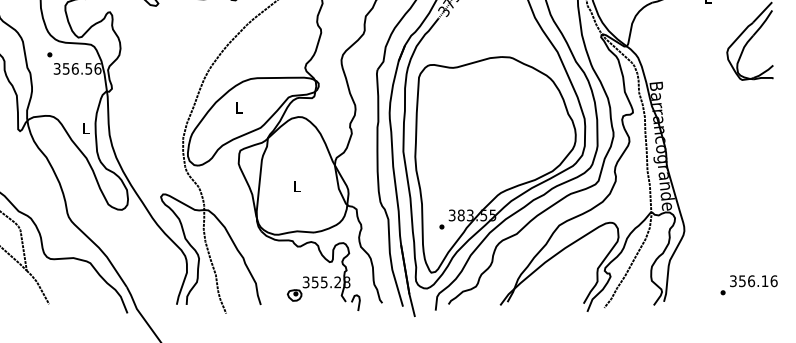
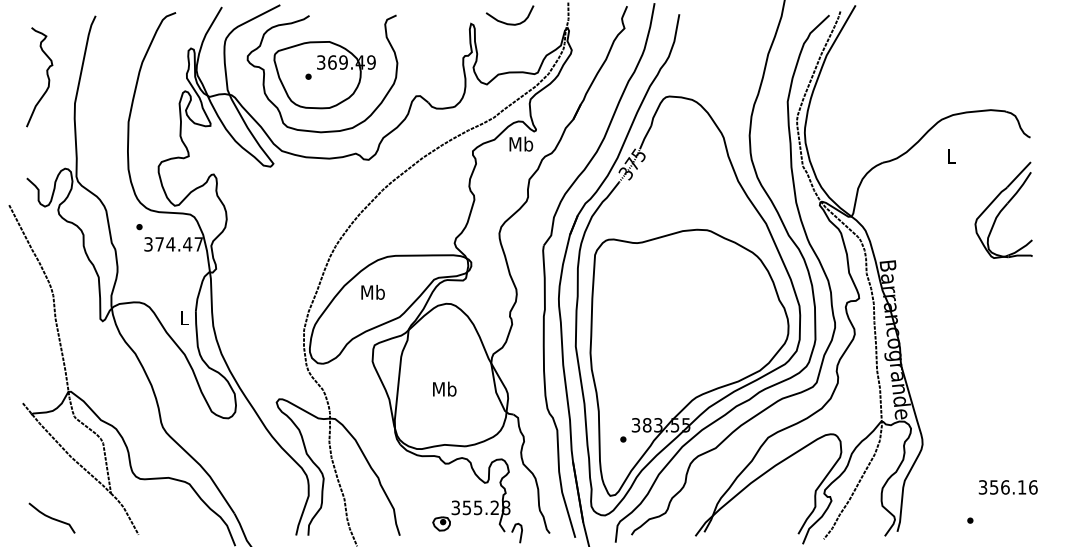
text: (82, 68) -> (179, 244), 356.56 -> 374.47
text: (238, 107) -> (372, 291), L -> Mb
text: (296, 185) -> (444, 388), L -> Mb
text: (753, 281) -> (1007, 487), moved

